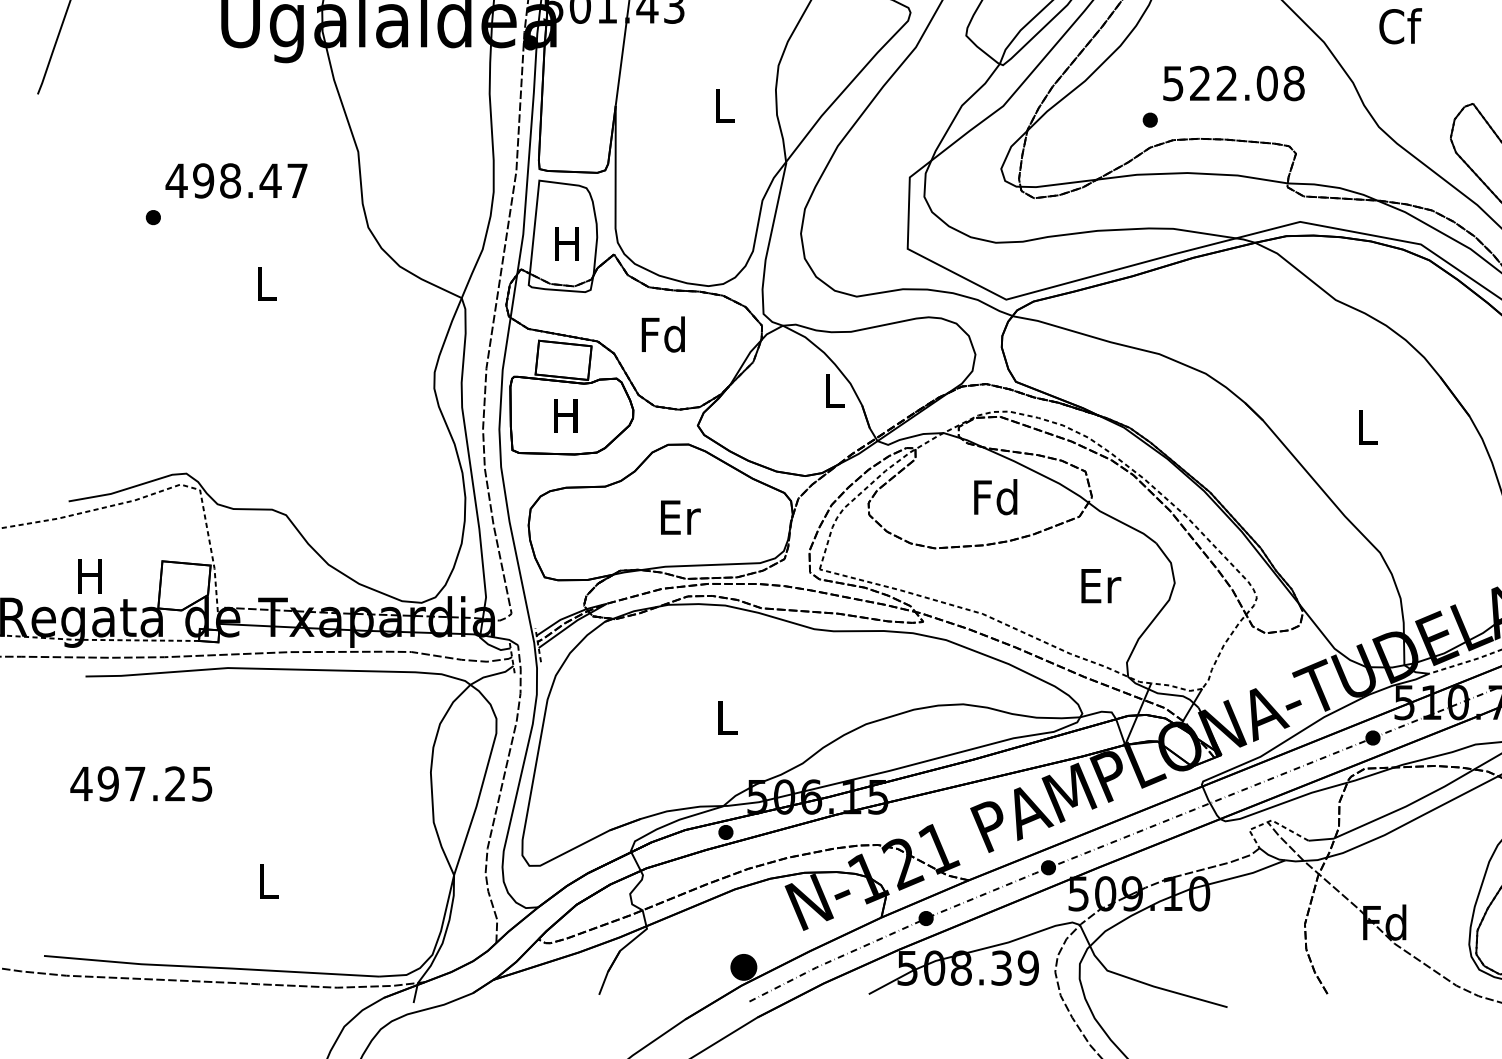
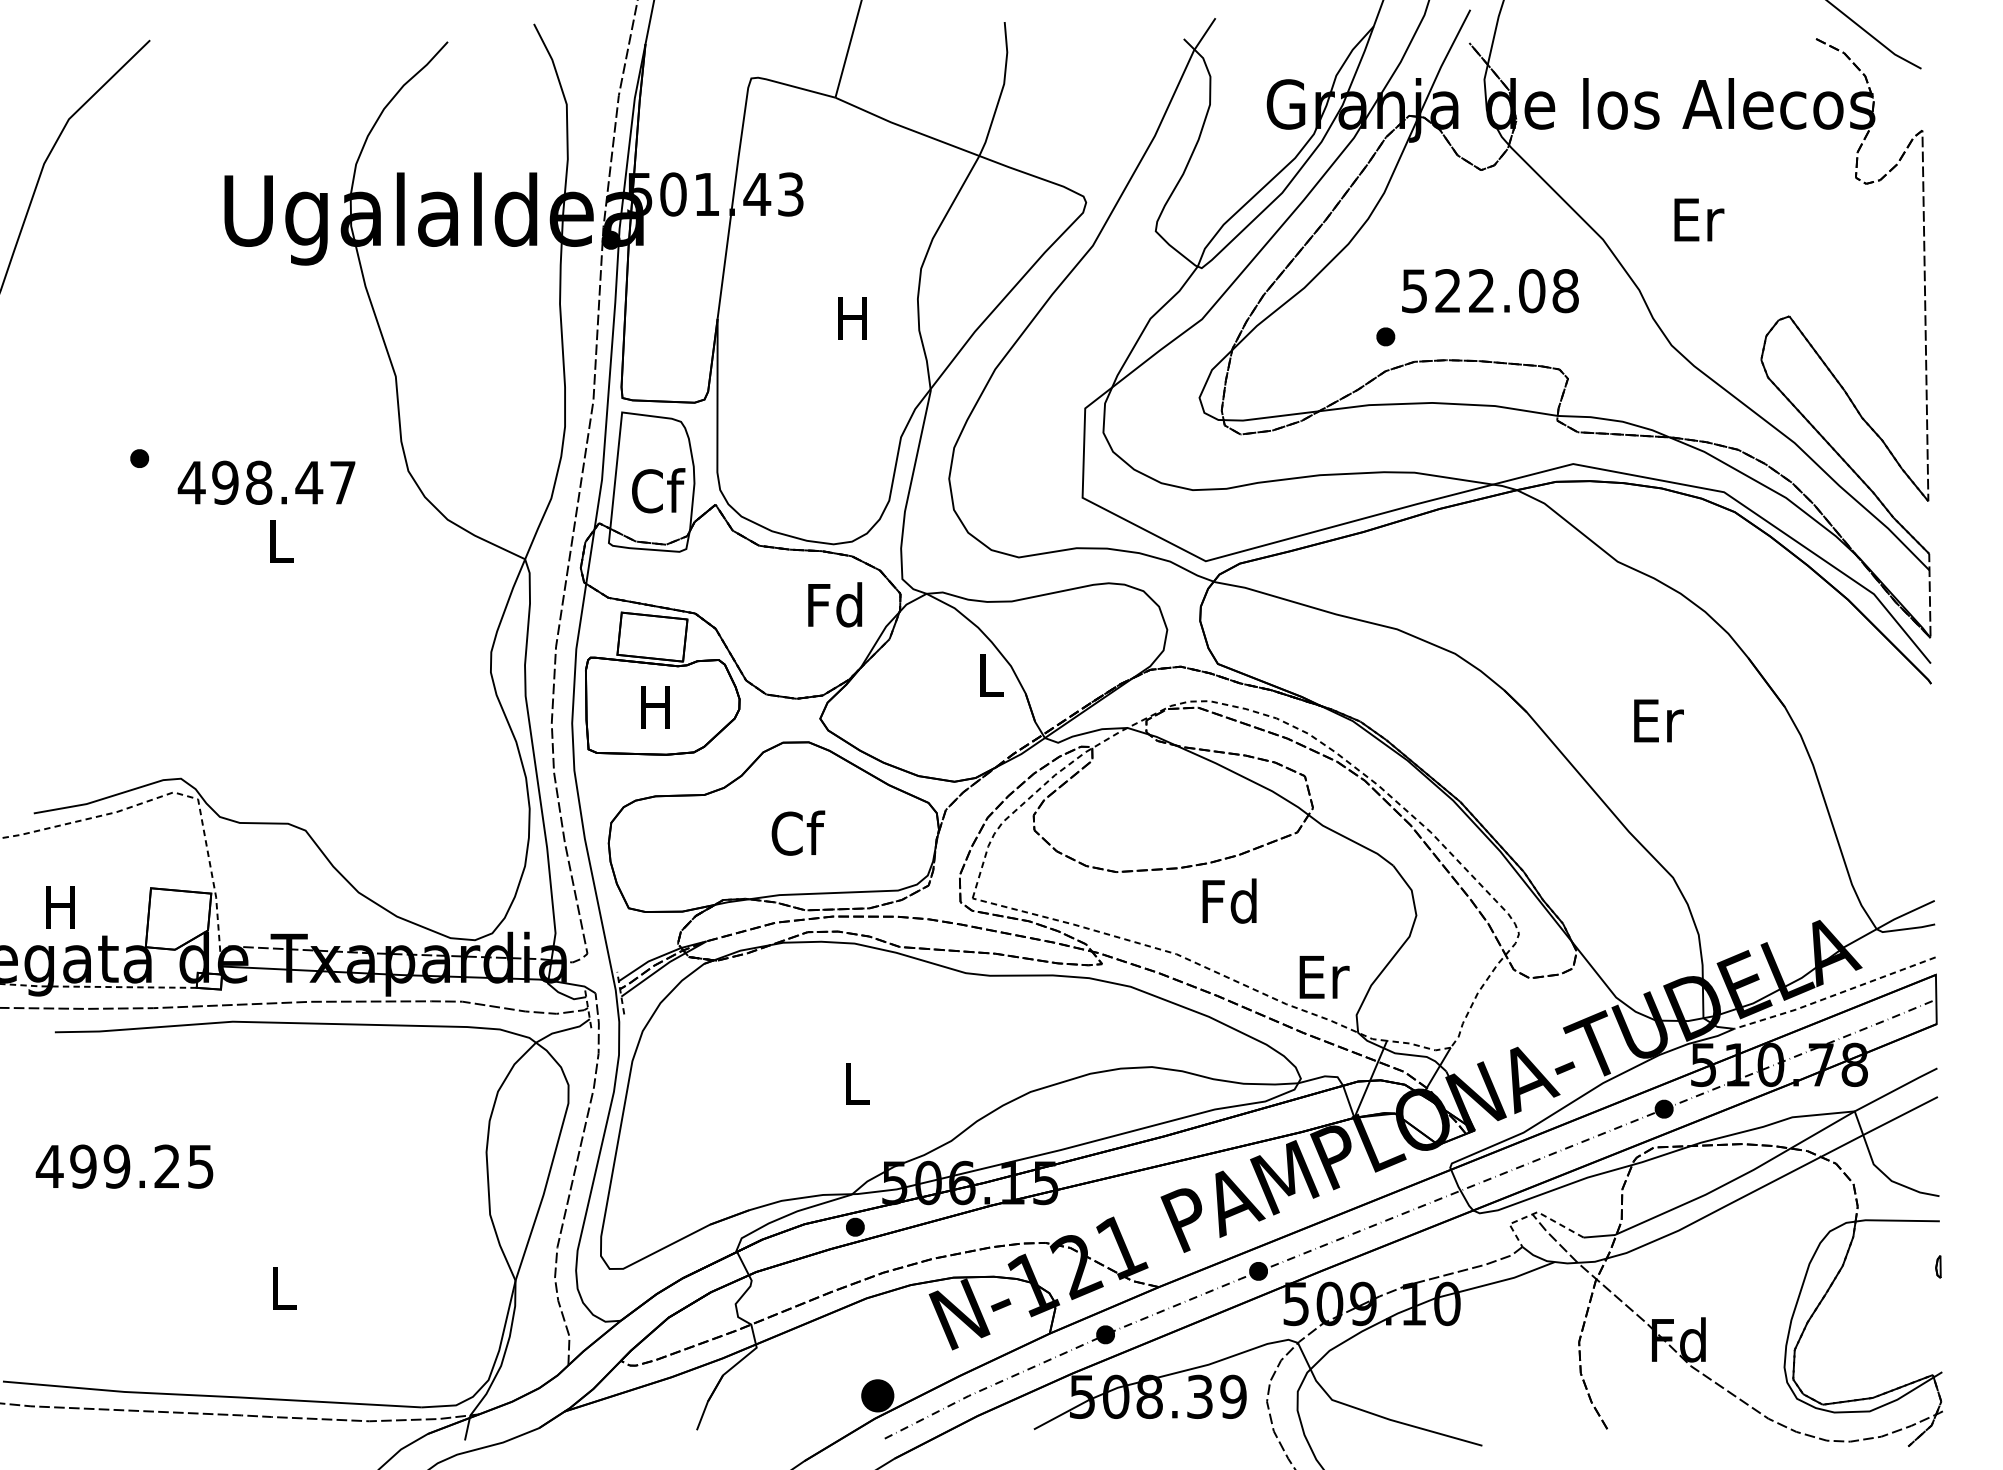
text: (1400, 26) -> (1698, 219), Cf -> Er
text: (723, 105) -> (852, 318), L -> H
text: (236, 180) -> (266, 482), moved
text: (568, 243) -> (658, 490), H -> Cf
text: (663, 334) -> (835, 604), moved
text: (1368, 427) -> (1658, 720), L -> Er
text: (995, 496) -> (1229, 900), moved
text: (680, 516) -> (798, 832), Er -> Cf
text: (1101, 586) -> (1324, 977), moved
text: (134, 783) -> (116, 1166), 497.25 -> 499.25

